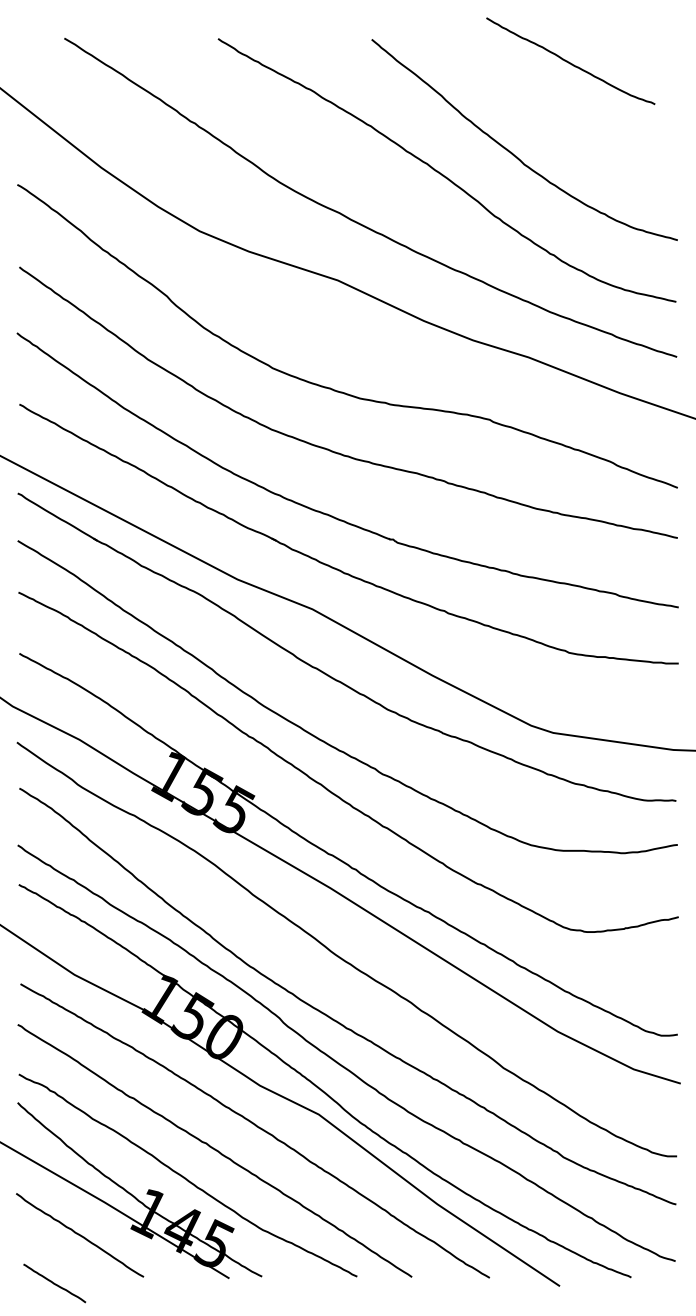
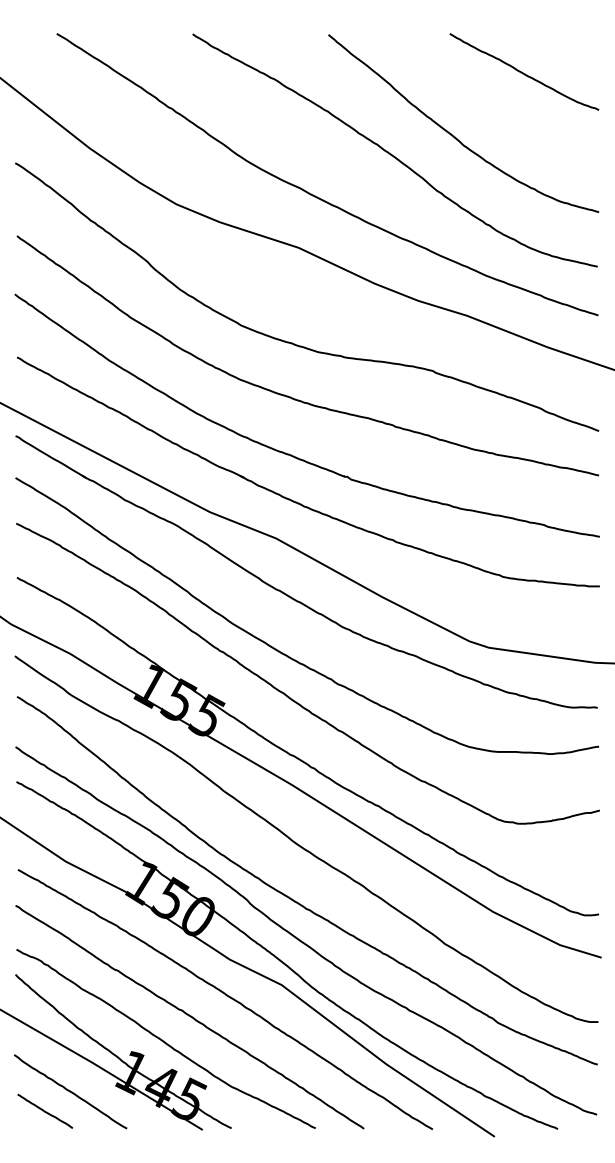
curve: (569, 61) -> (523, 72), moved
line: (53, 1282) -> (44, 1110), moved

